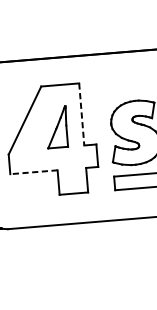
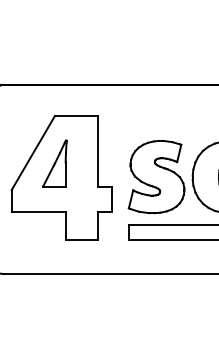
line: (82, 114) -> (98, 151), dashed -> solid
part: (56, 127) -> (54, 163), moved
line: (33, 172) -> (38, 212), dashed -> solid

